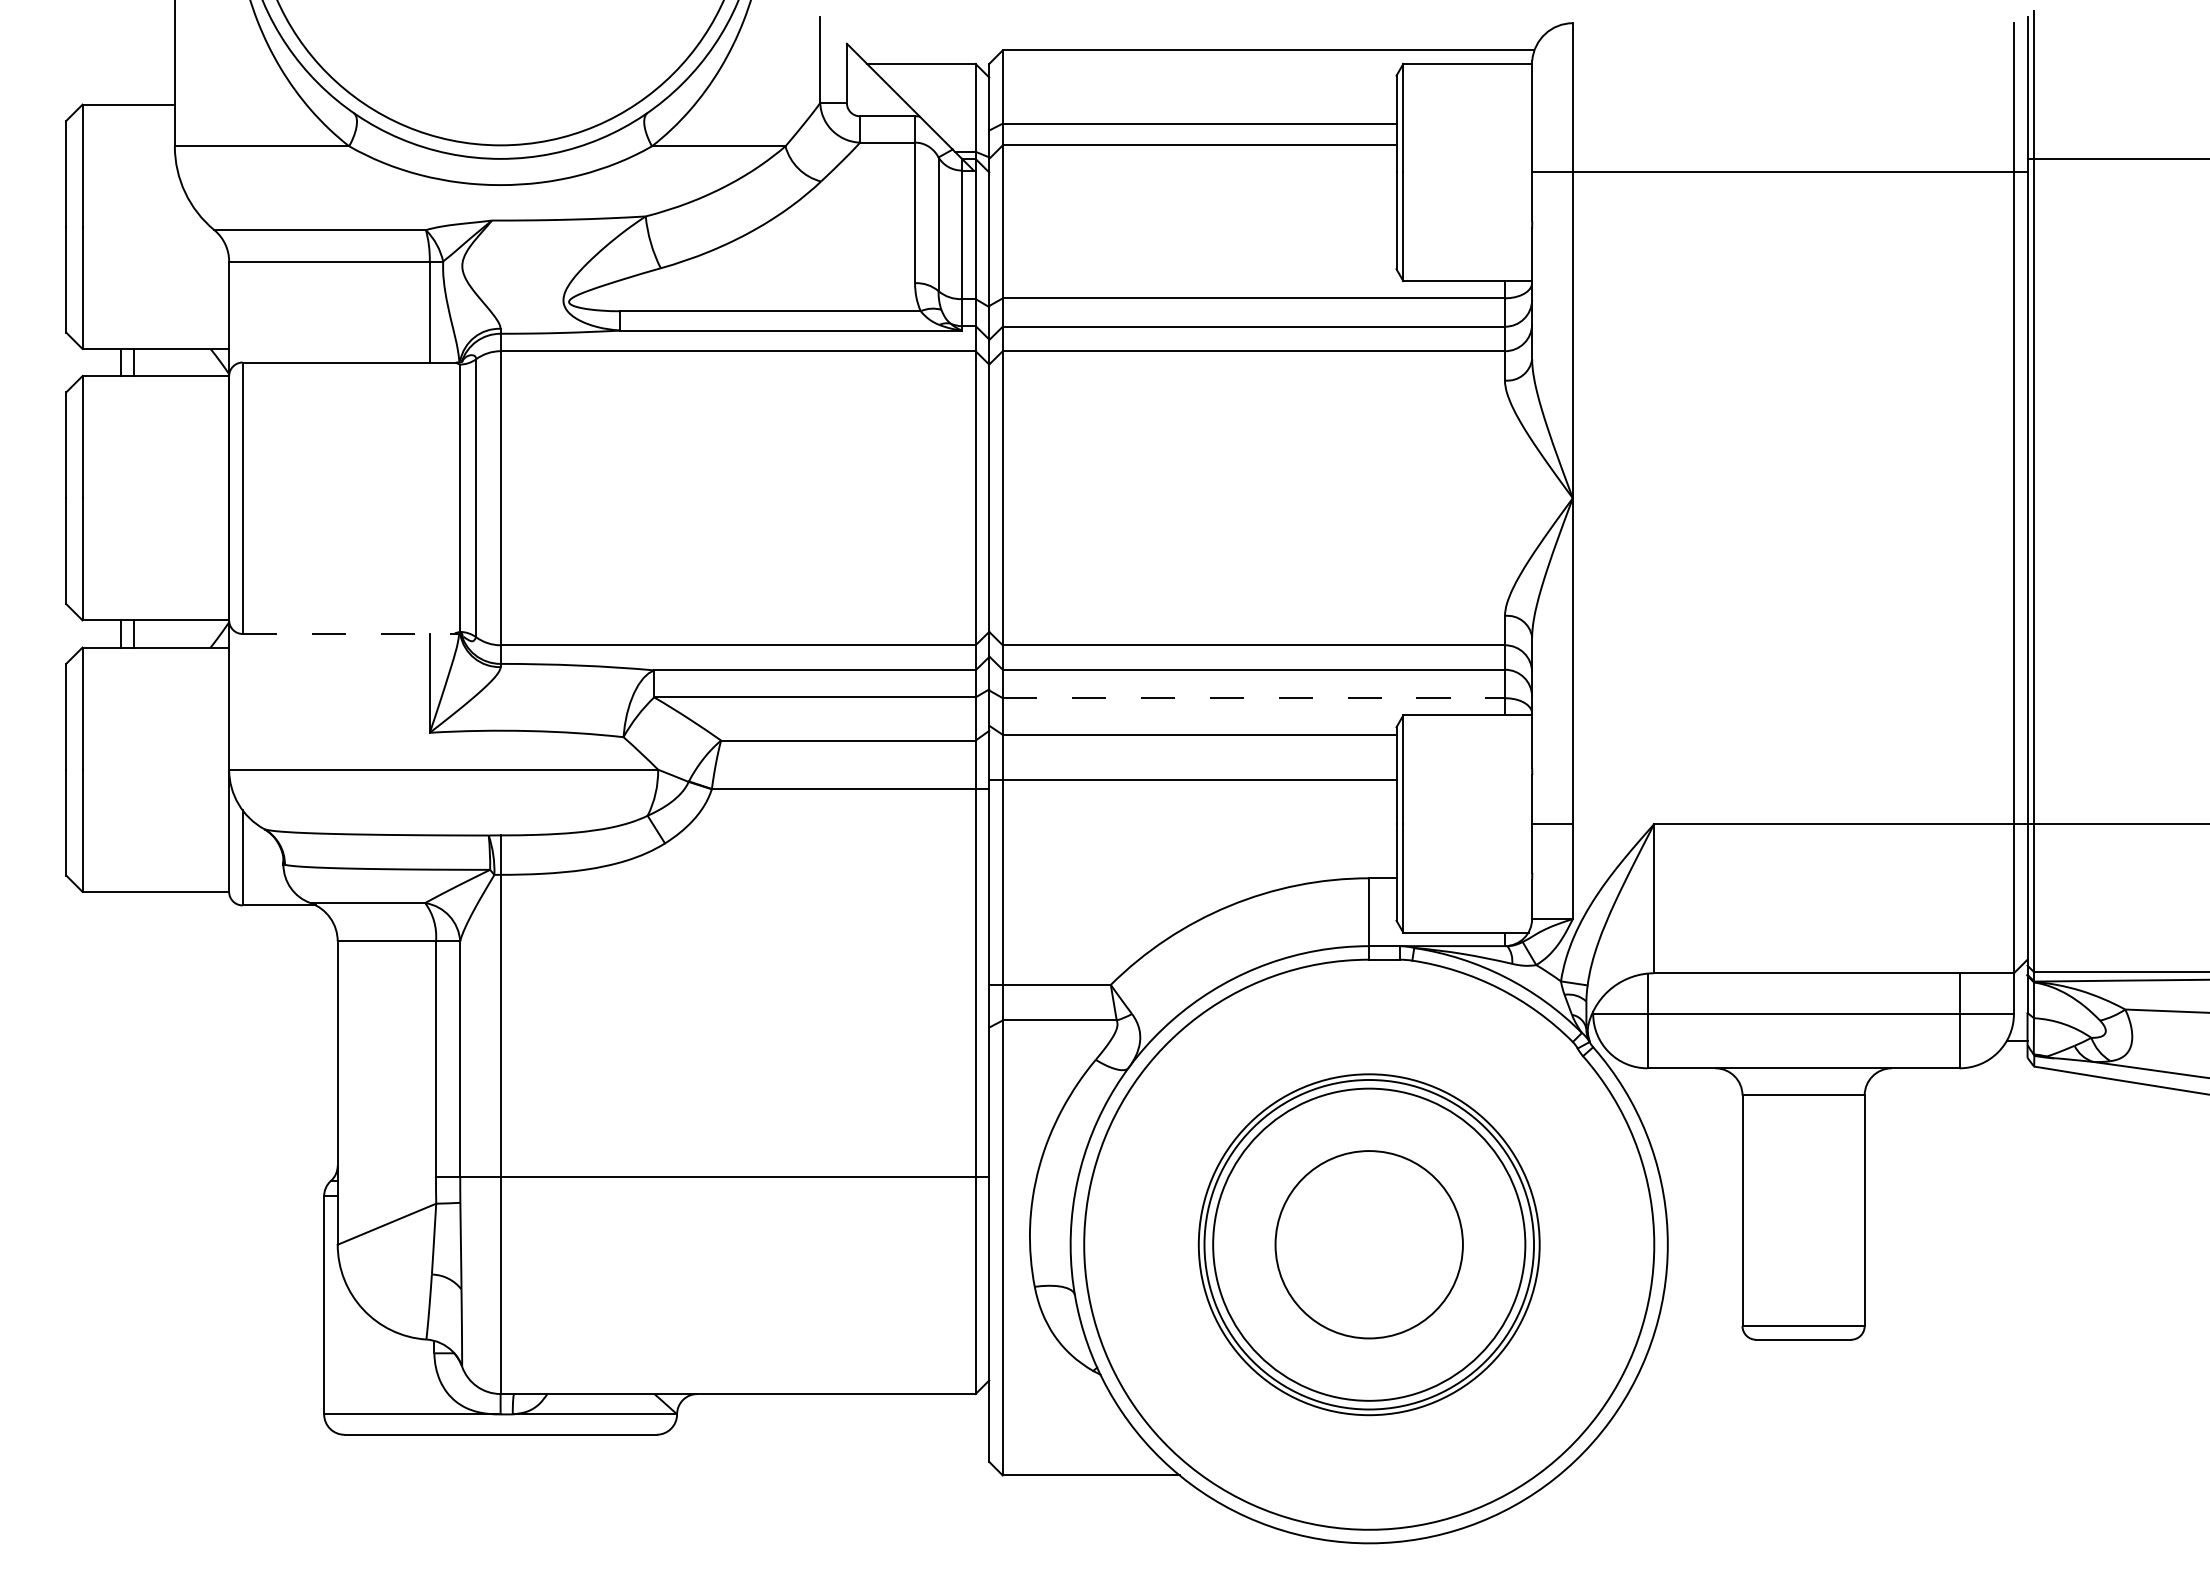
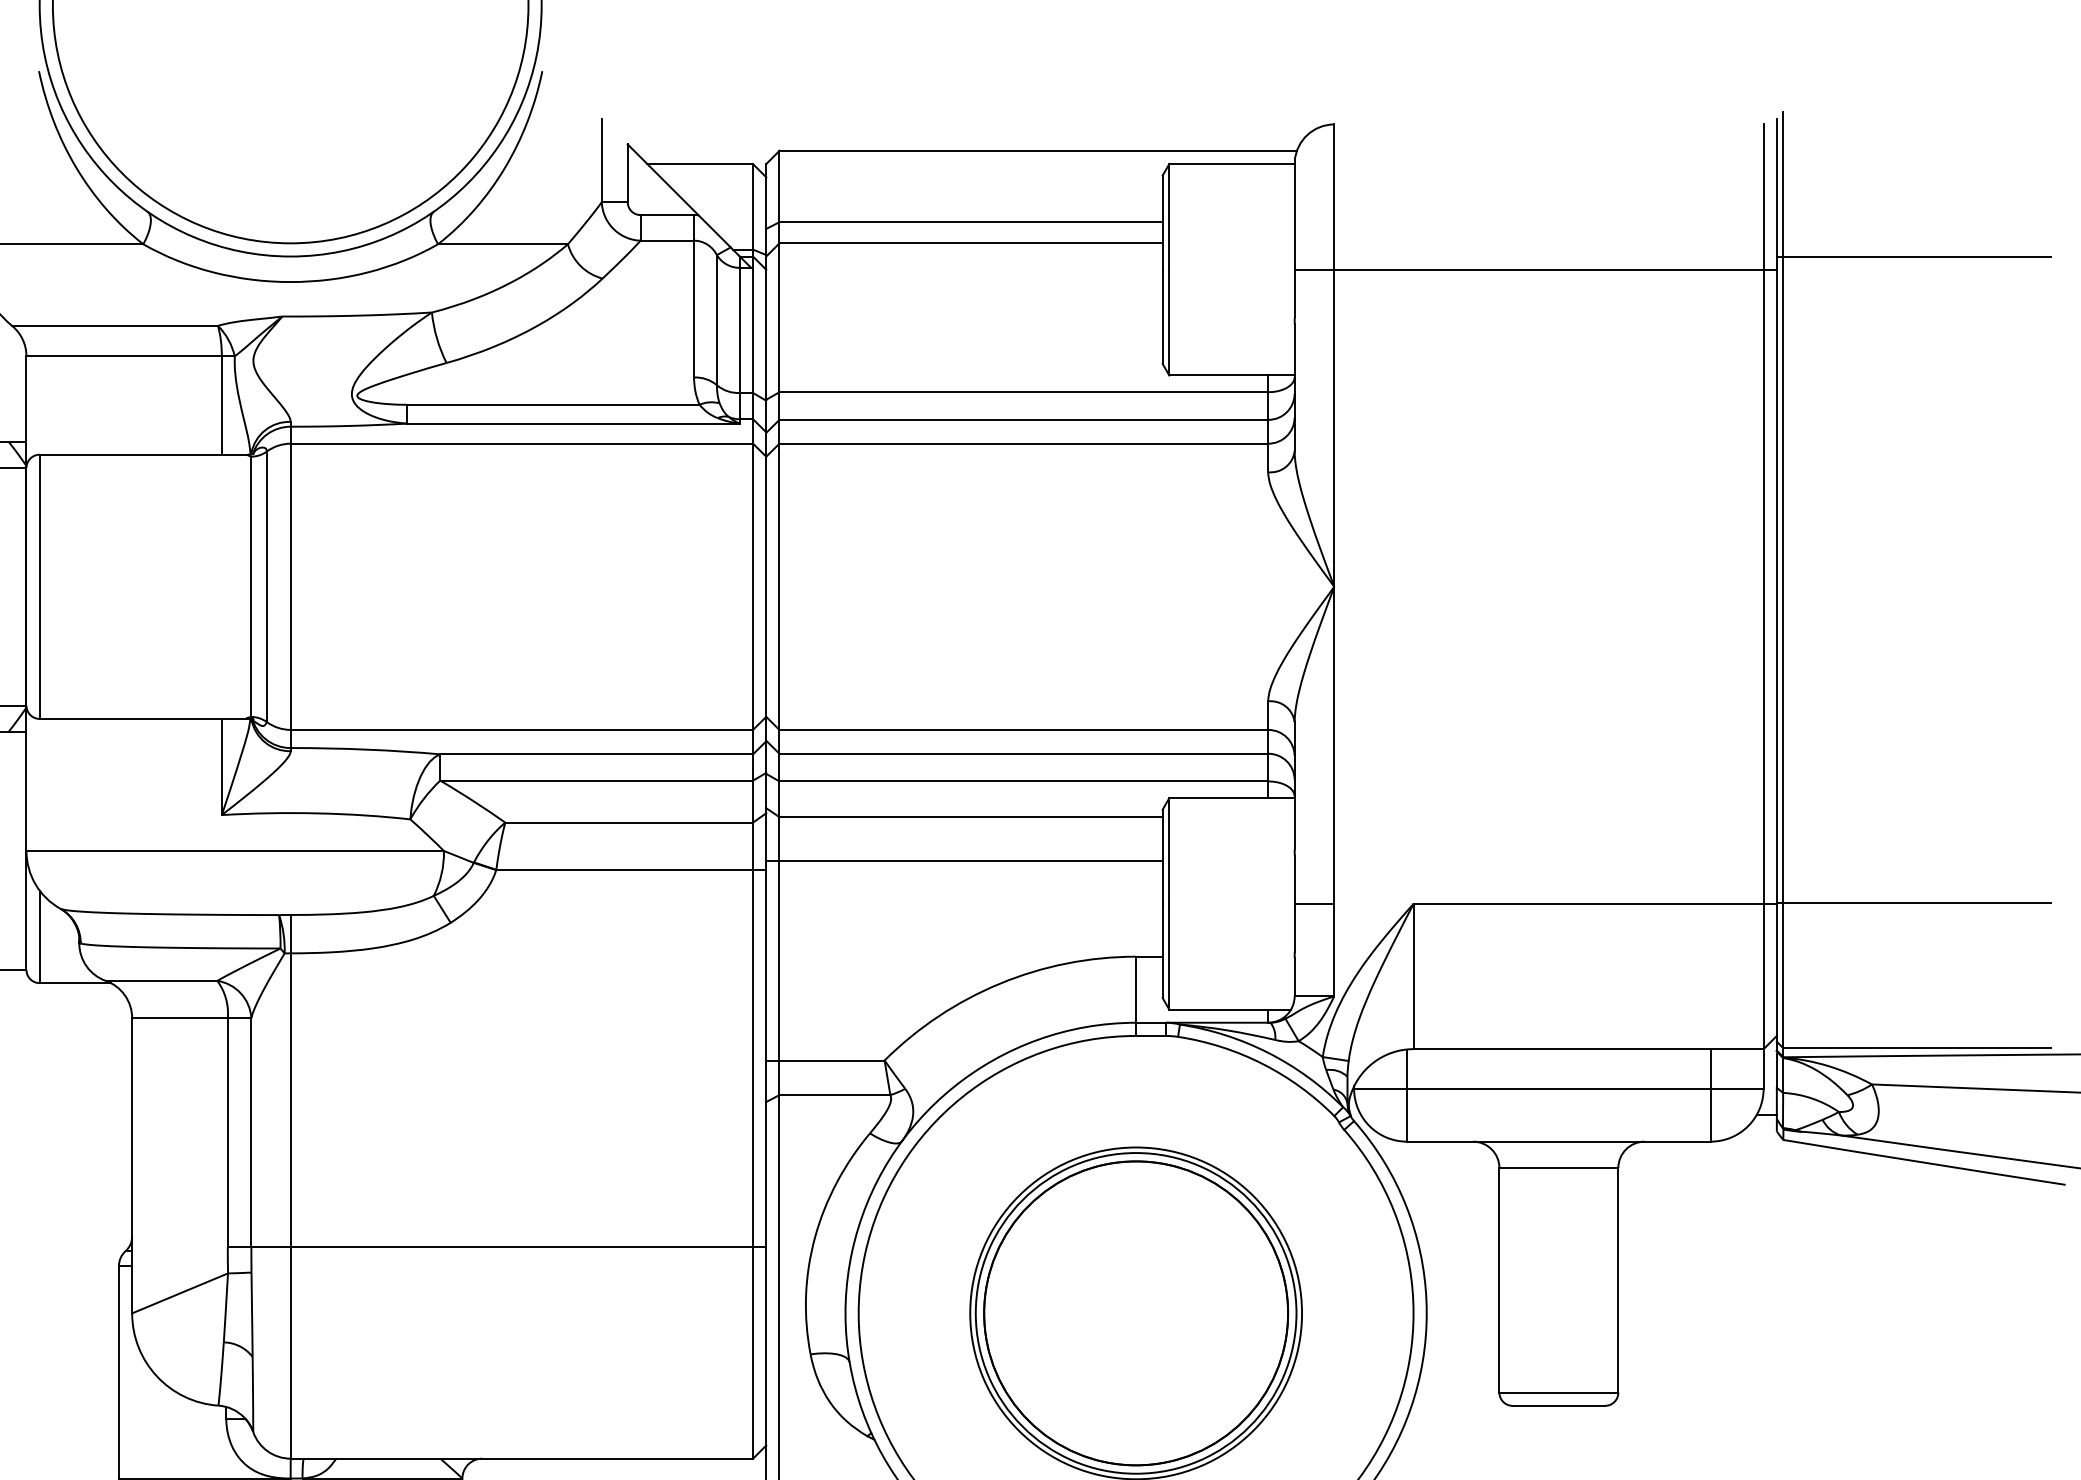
line: (349, 633) -> (143, 718), dashed -> solid
line: (1254, 698) -> (1024, 781), dashed -> solid
circle: (1369, 1244) -> (1136, 1313), size x1.67

